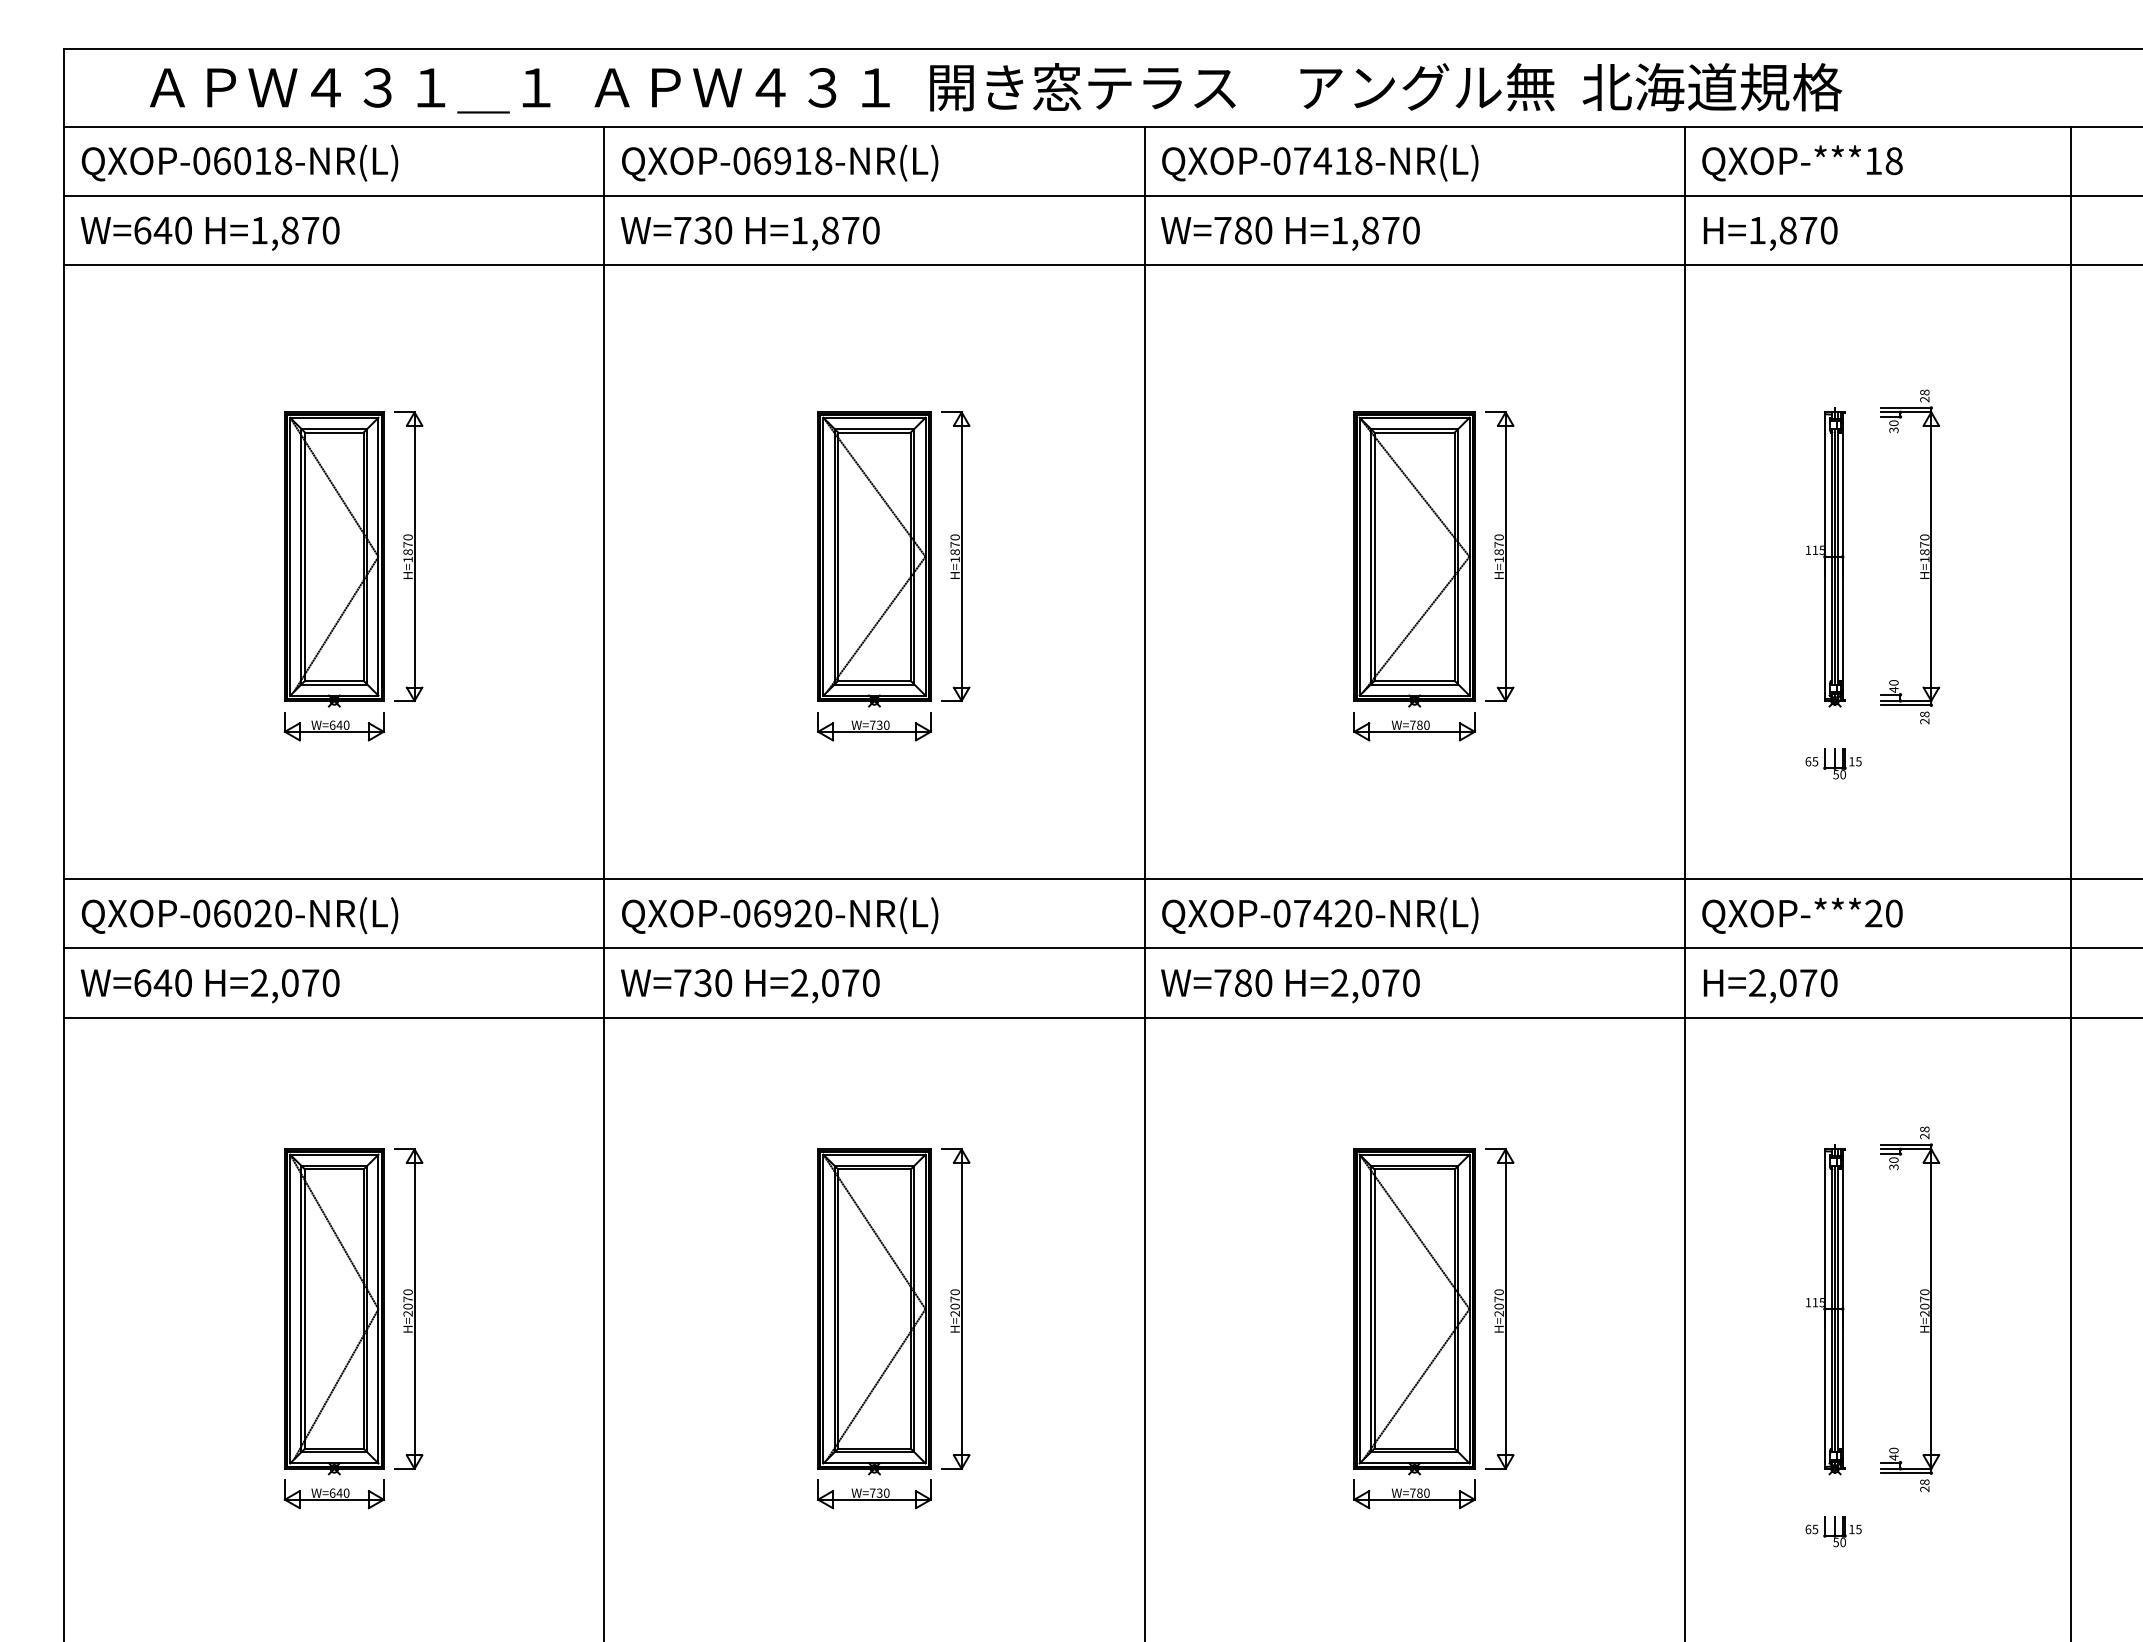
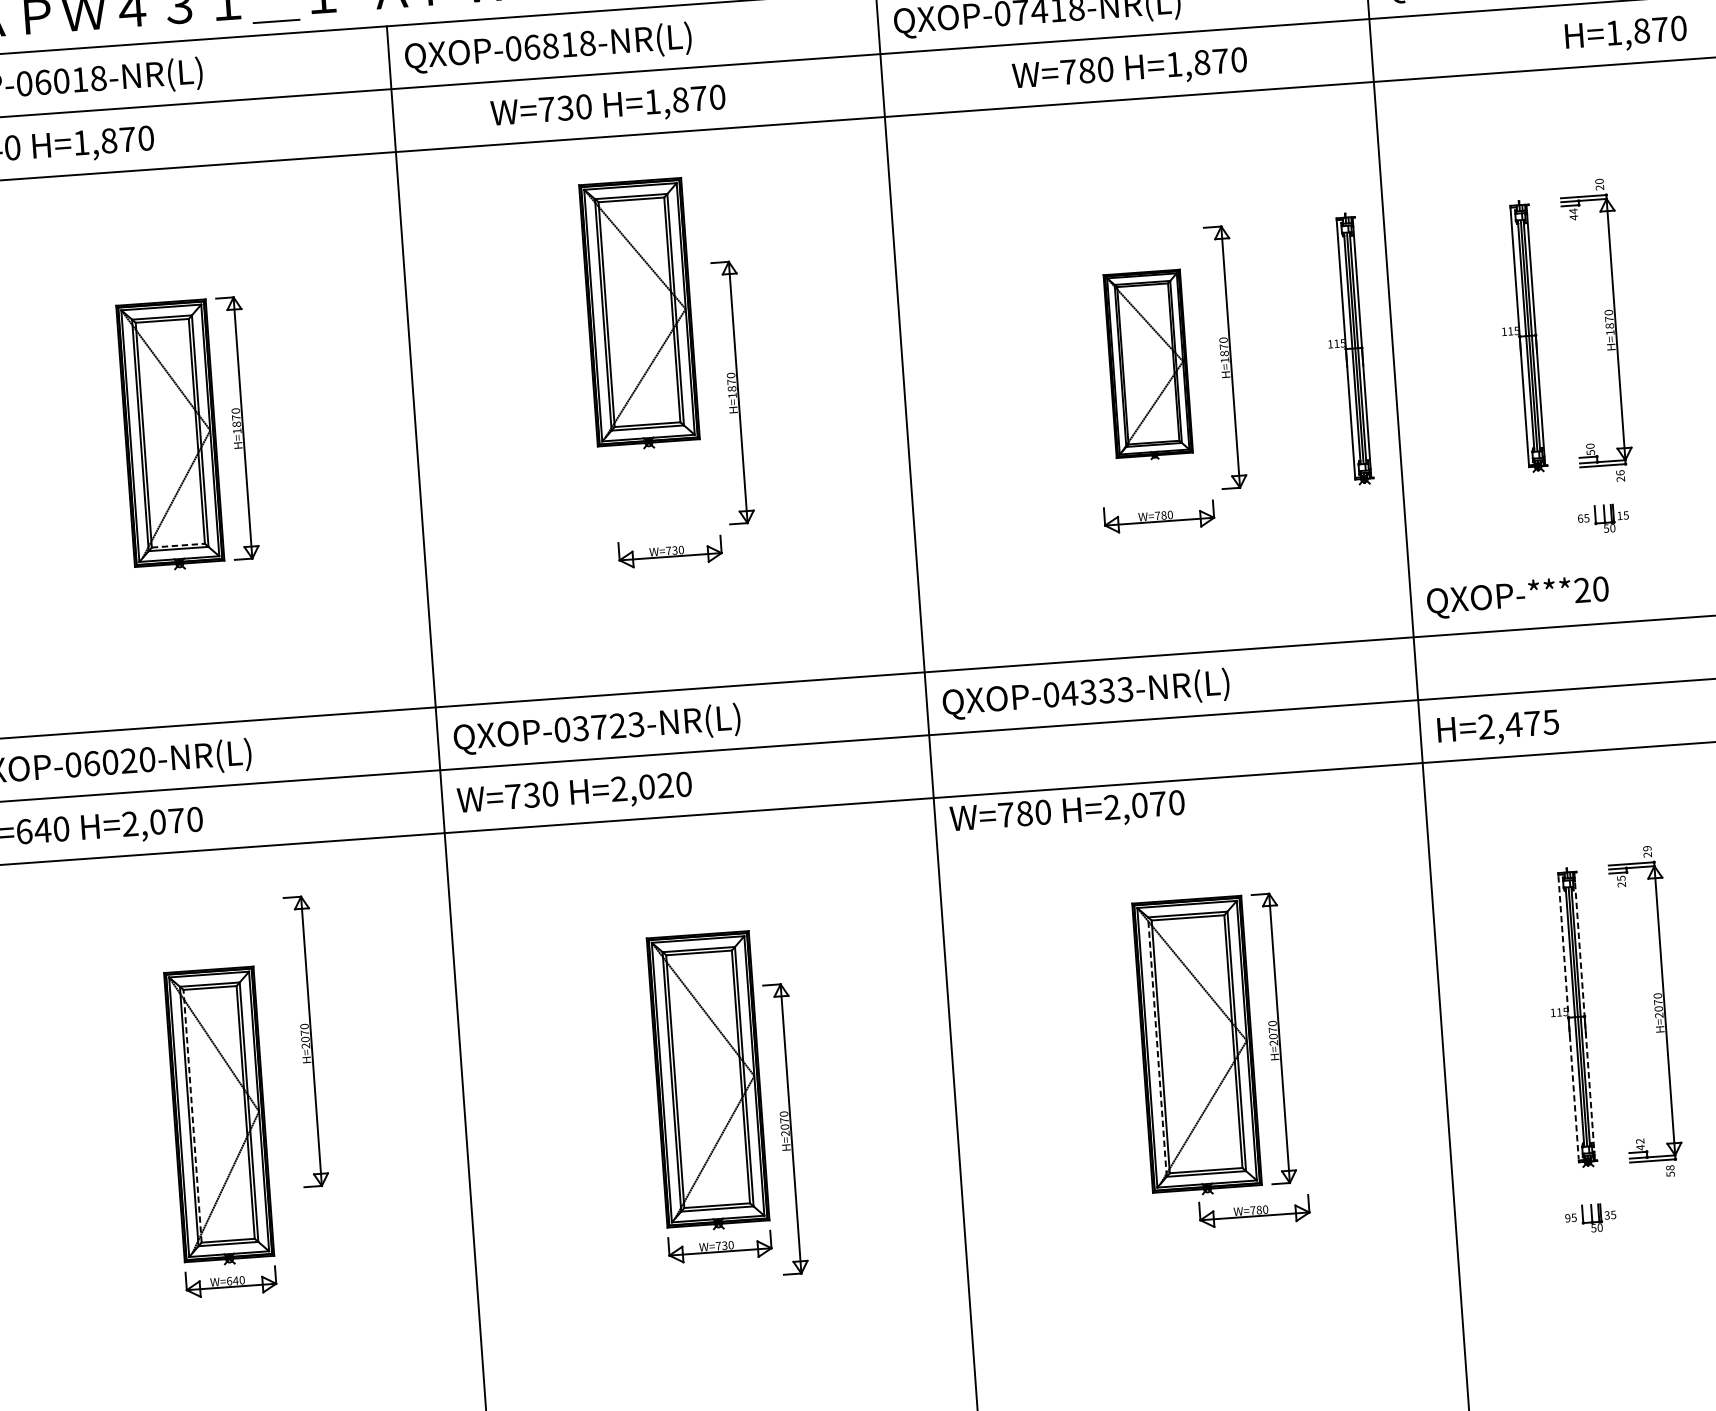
text: (782, 161) -> (550, 46), QXOP-06918-NR(L) -> QXOP-06818-NR(L)
text: (750, 233) -> (608, 107), moved
text: (1290, 233) -> (1129, 70), moved
text: (1770, 233) -> (1625, 34), moved
text: (1925, 392) -> (1600, 181), 28 -> 20
text: (1893, 426) -> (1573, 214), 30 -> 44
part: (1633, 557) -> (1346, 349), added
part: (874, 559) -> (639, 314), moved
part: (1414, 559) -> (1148, 365), size x0.7
line: (334, 680) -> (178, 545), solid -> dashed
text: (1893, 689) -> (1590, 452), 40 -> 50
text: (1924, 714) -> (1620, 472), 28 -> 26
part: (333, 726) -> (180, 587), removed
part: (1833, 763) -> (1603, 518), moved
text: (792, 913) -> (608, 726), QXOP-06920-NR(L) -> QXOP-03723-NR(L)
text: (1332, 913) -> (1097, 691), QXOP-07420-NR(L) -> QXOP-04333-NR(L)
text: (1802, 915) -> (1517, 596), moved
text: (850, 982) -> (665, 785), H=2,070 -> H=2,020
text: (1807, 982) -> (1531, 723), H=2,070 -> H=2,475
text: (1290, 986) -> (1067, 813), moved
text: (1924, 1129) -> (1647, 848), 28 -> 29
text: (1893, 1163) -> (1621, 881), 30 -> 25
part: (408, 1308) -> (305, 1041), moved
part: (955, 1308) -> (785, 1128), moved
line: (1370, 1308) -> (1157, 1046), solid -> dashed
line: (305, 1309) -> (193, 1116), solid -> dashed
line: (1824, 1309) -> (1568, 1018), solid -> dashed
line: (1842, 1309) -> (1584, 1016), solid -> dashed
text: (1893, 1450) -> (1639, 1141), 40 -> 42
text: (1924, 1489) -> (1670, 1174), 28 -> 58
part: (1414, 1494) -> (1254, 1211), moved
text: (1808, 1529) -> (1567, 1218), 65 -> 95
text: (1851, 1529) -> (1606, 1215), 15 -> 35

